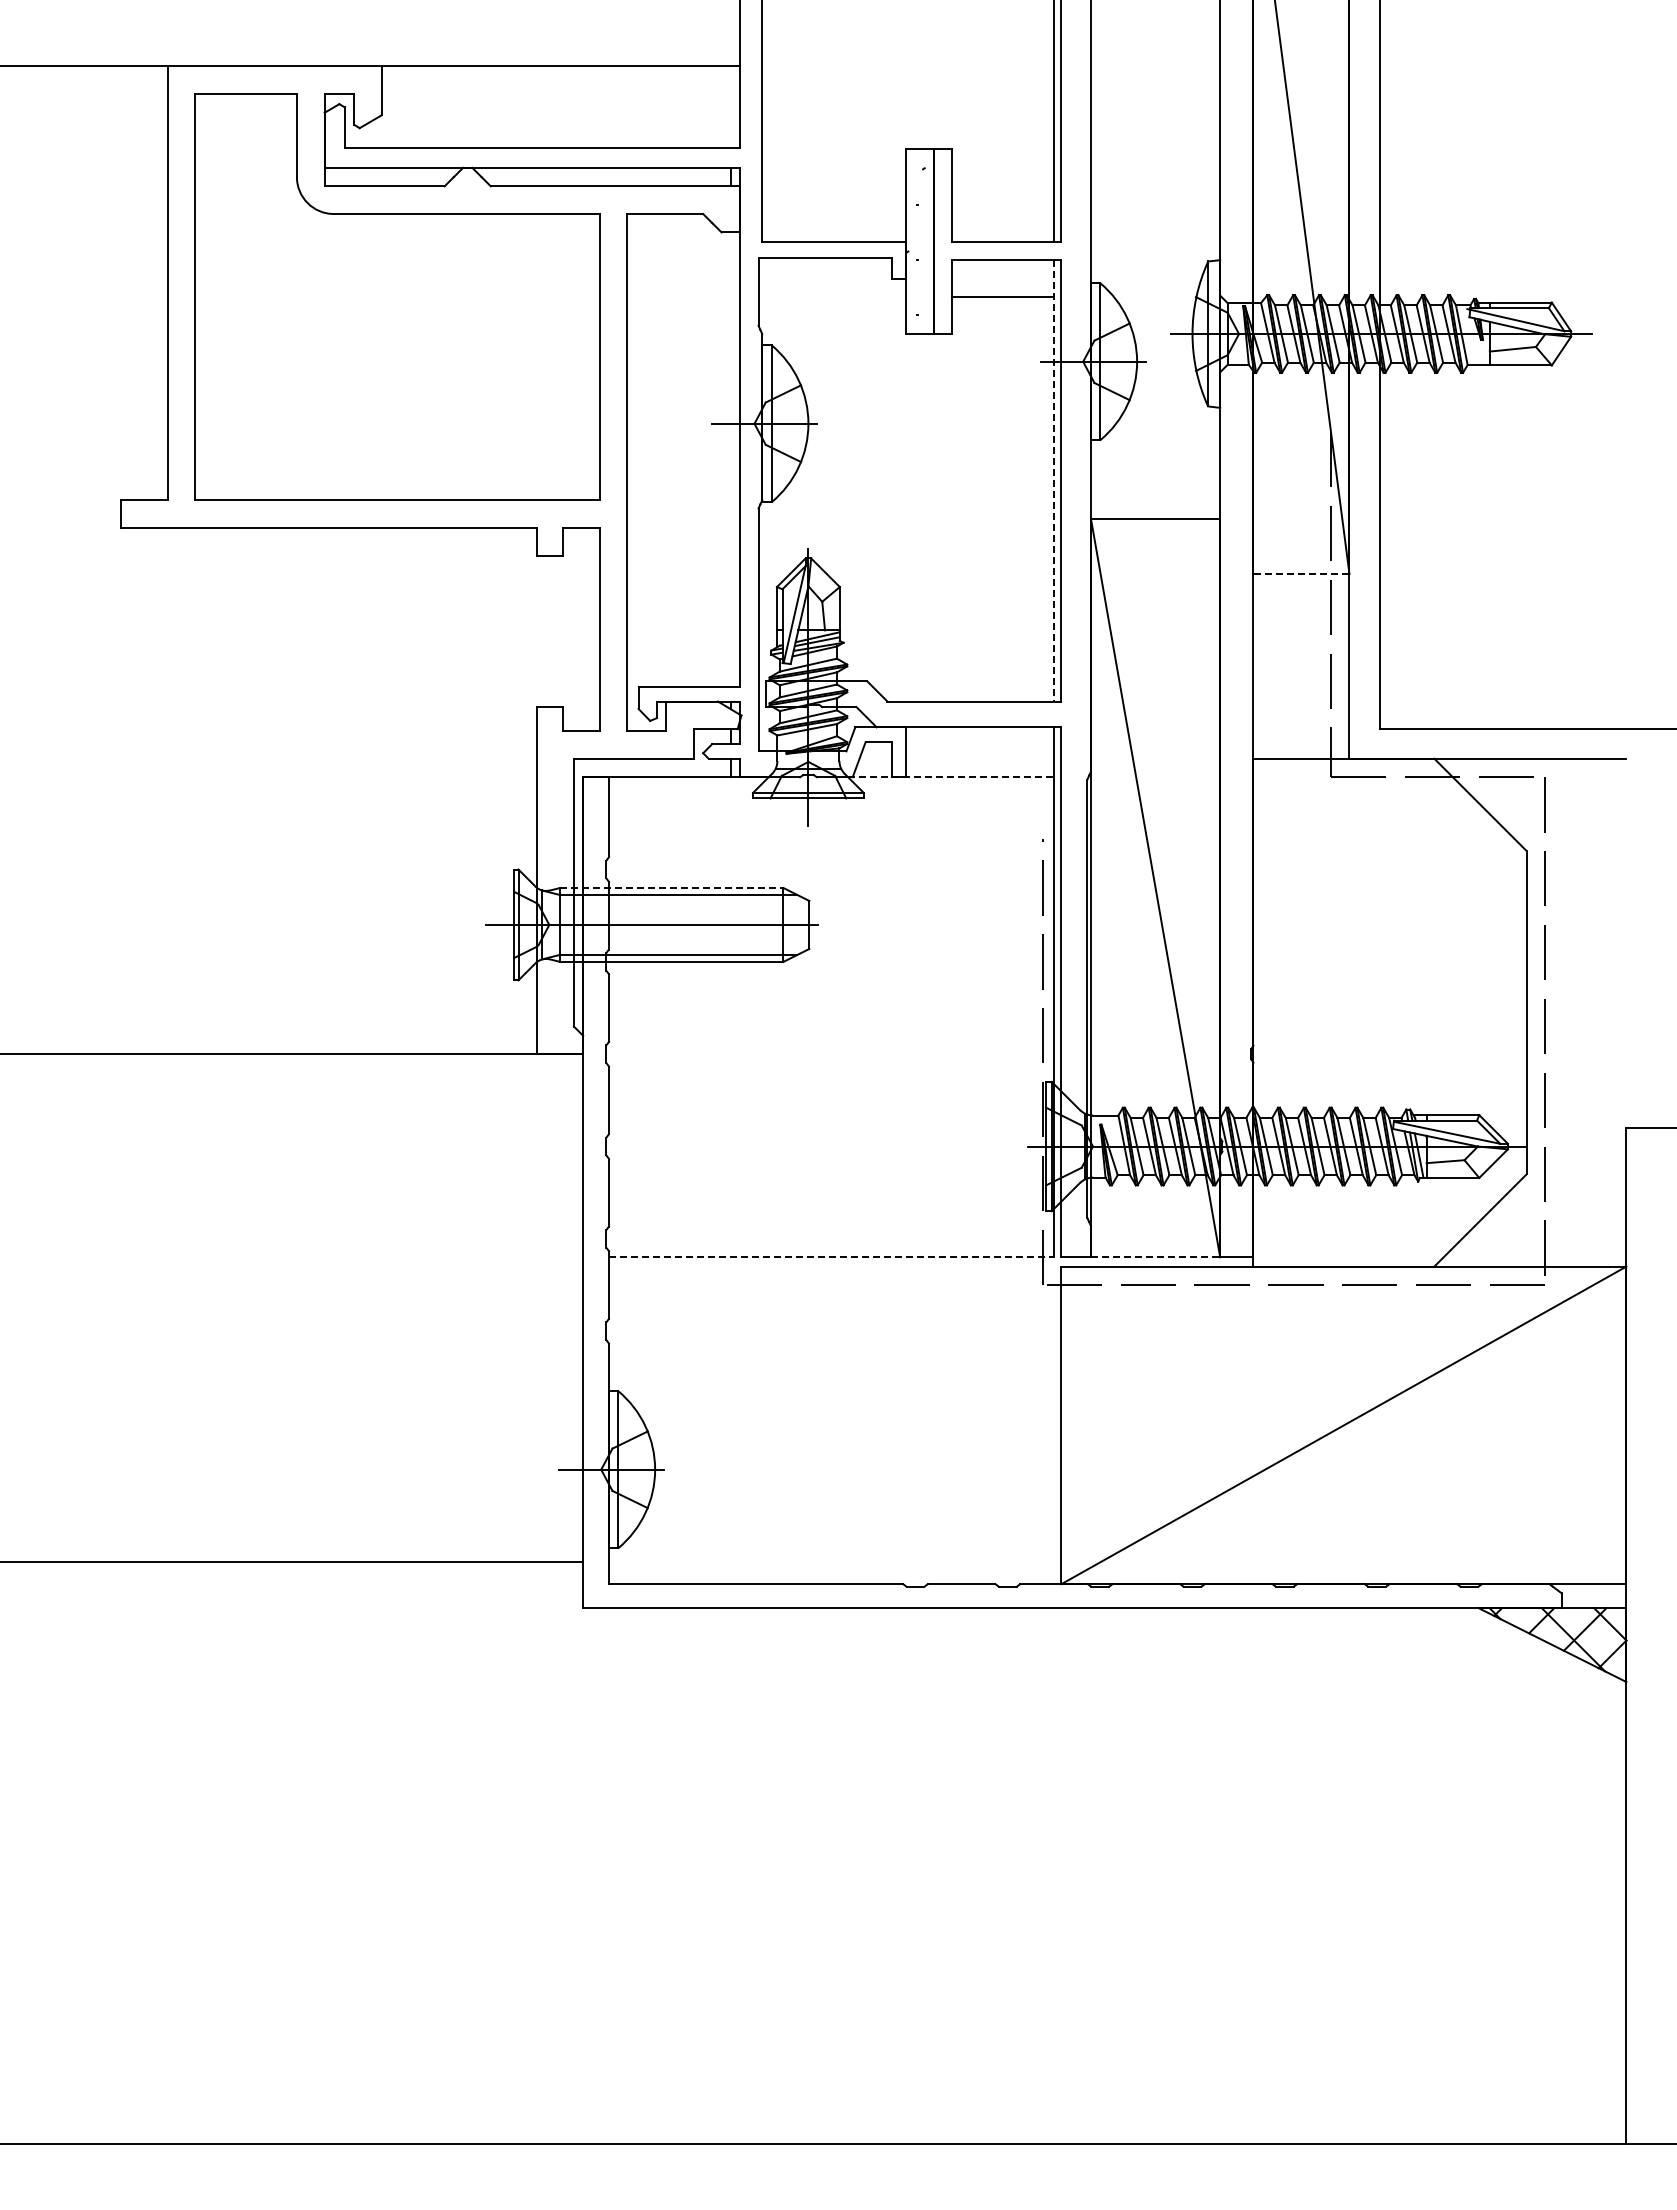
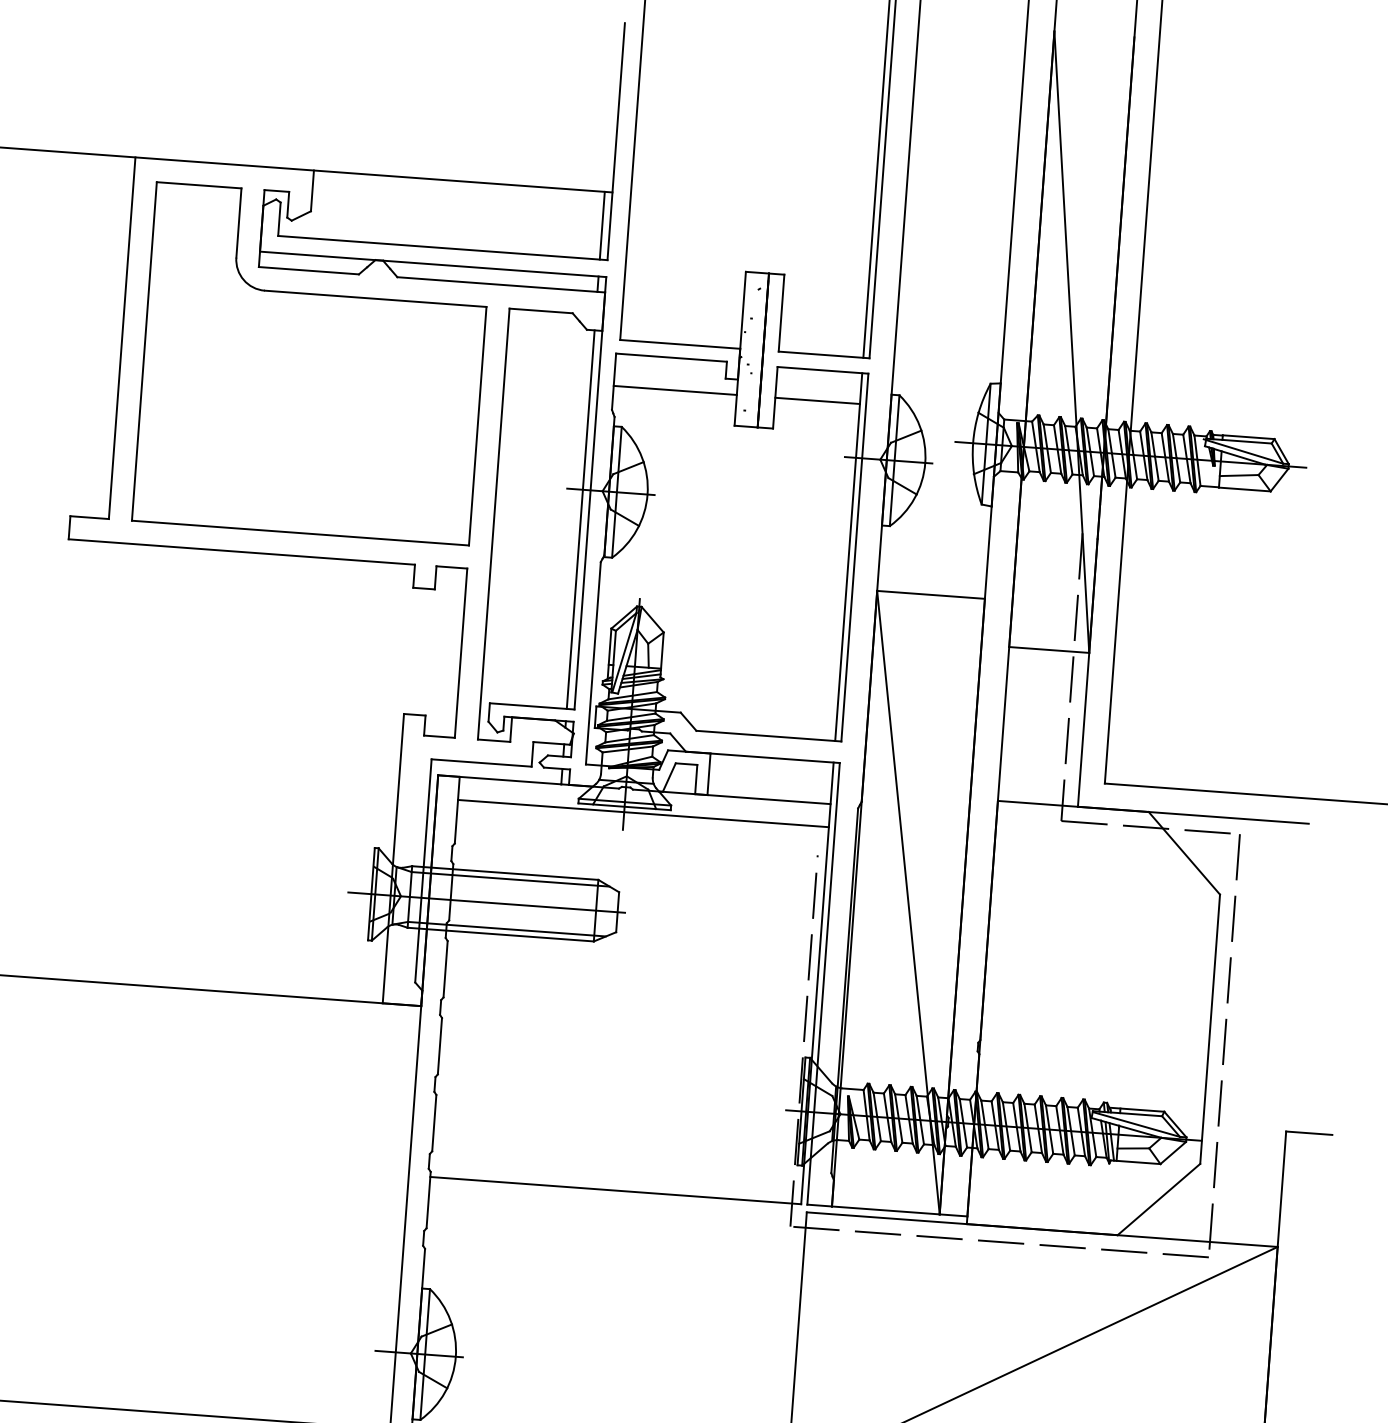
line: (730, 106) -> (602, 225), added
line: (832, 297) -> (675, 390), added
line: (730, 459) -> (580, 519), added
line: (1054, 480) -> (849, 556), dashed -> solid
line: (1300, 574) -> (1048, 650), dashed -> solid
line: (951, 777) -> (745, 798), dashed -> solid
line: (831, 804) -> (643, 813), added
line: (671, 888) -> (505, 873), dashed -> solid
line: (831, 1257) -> (615, 1190), dashed -> solid
line: (1155, 1257) -> (885, 1210), dashed -> solid

